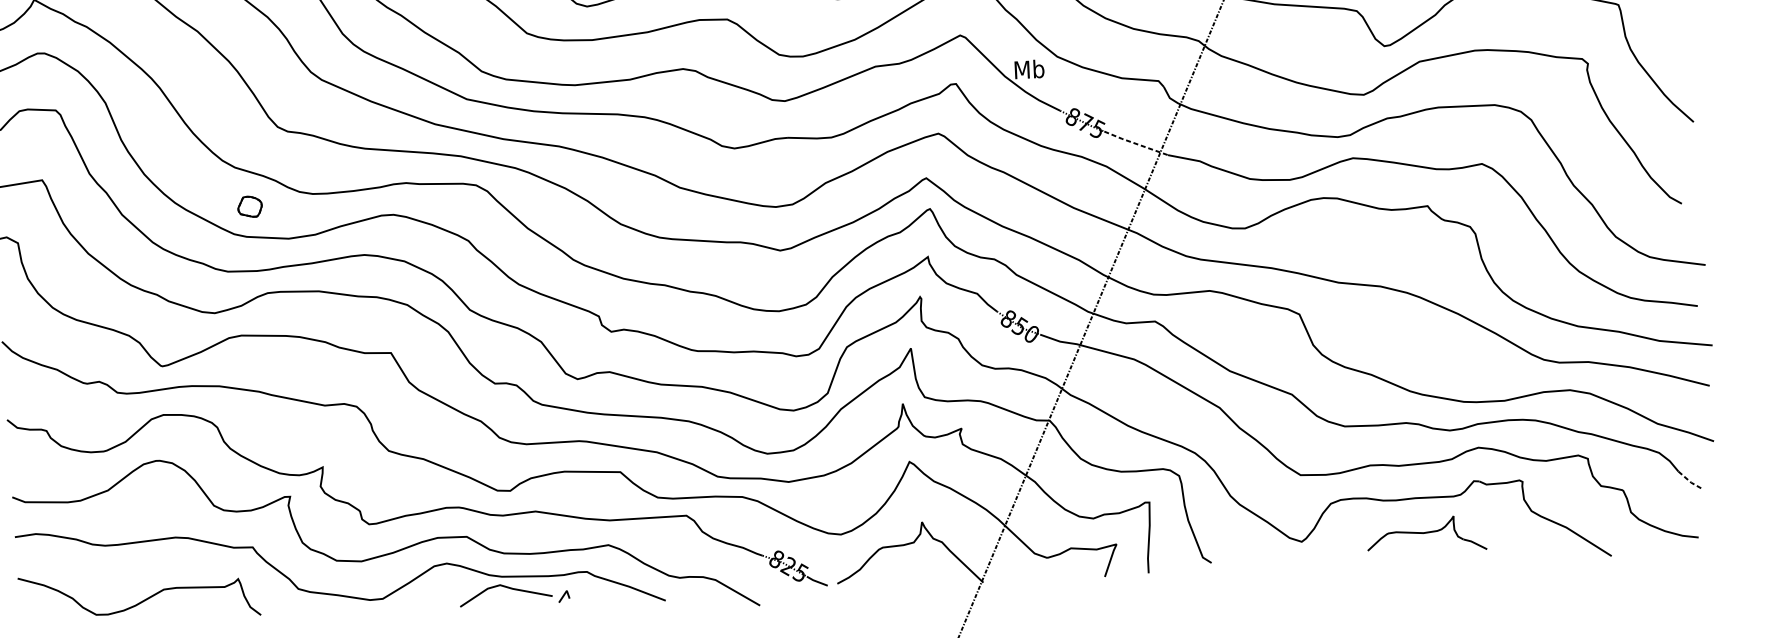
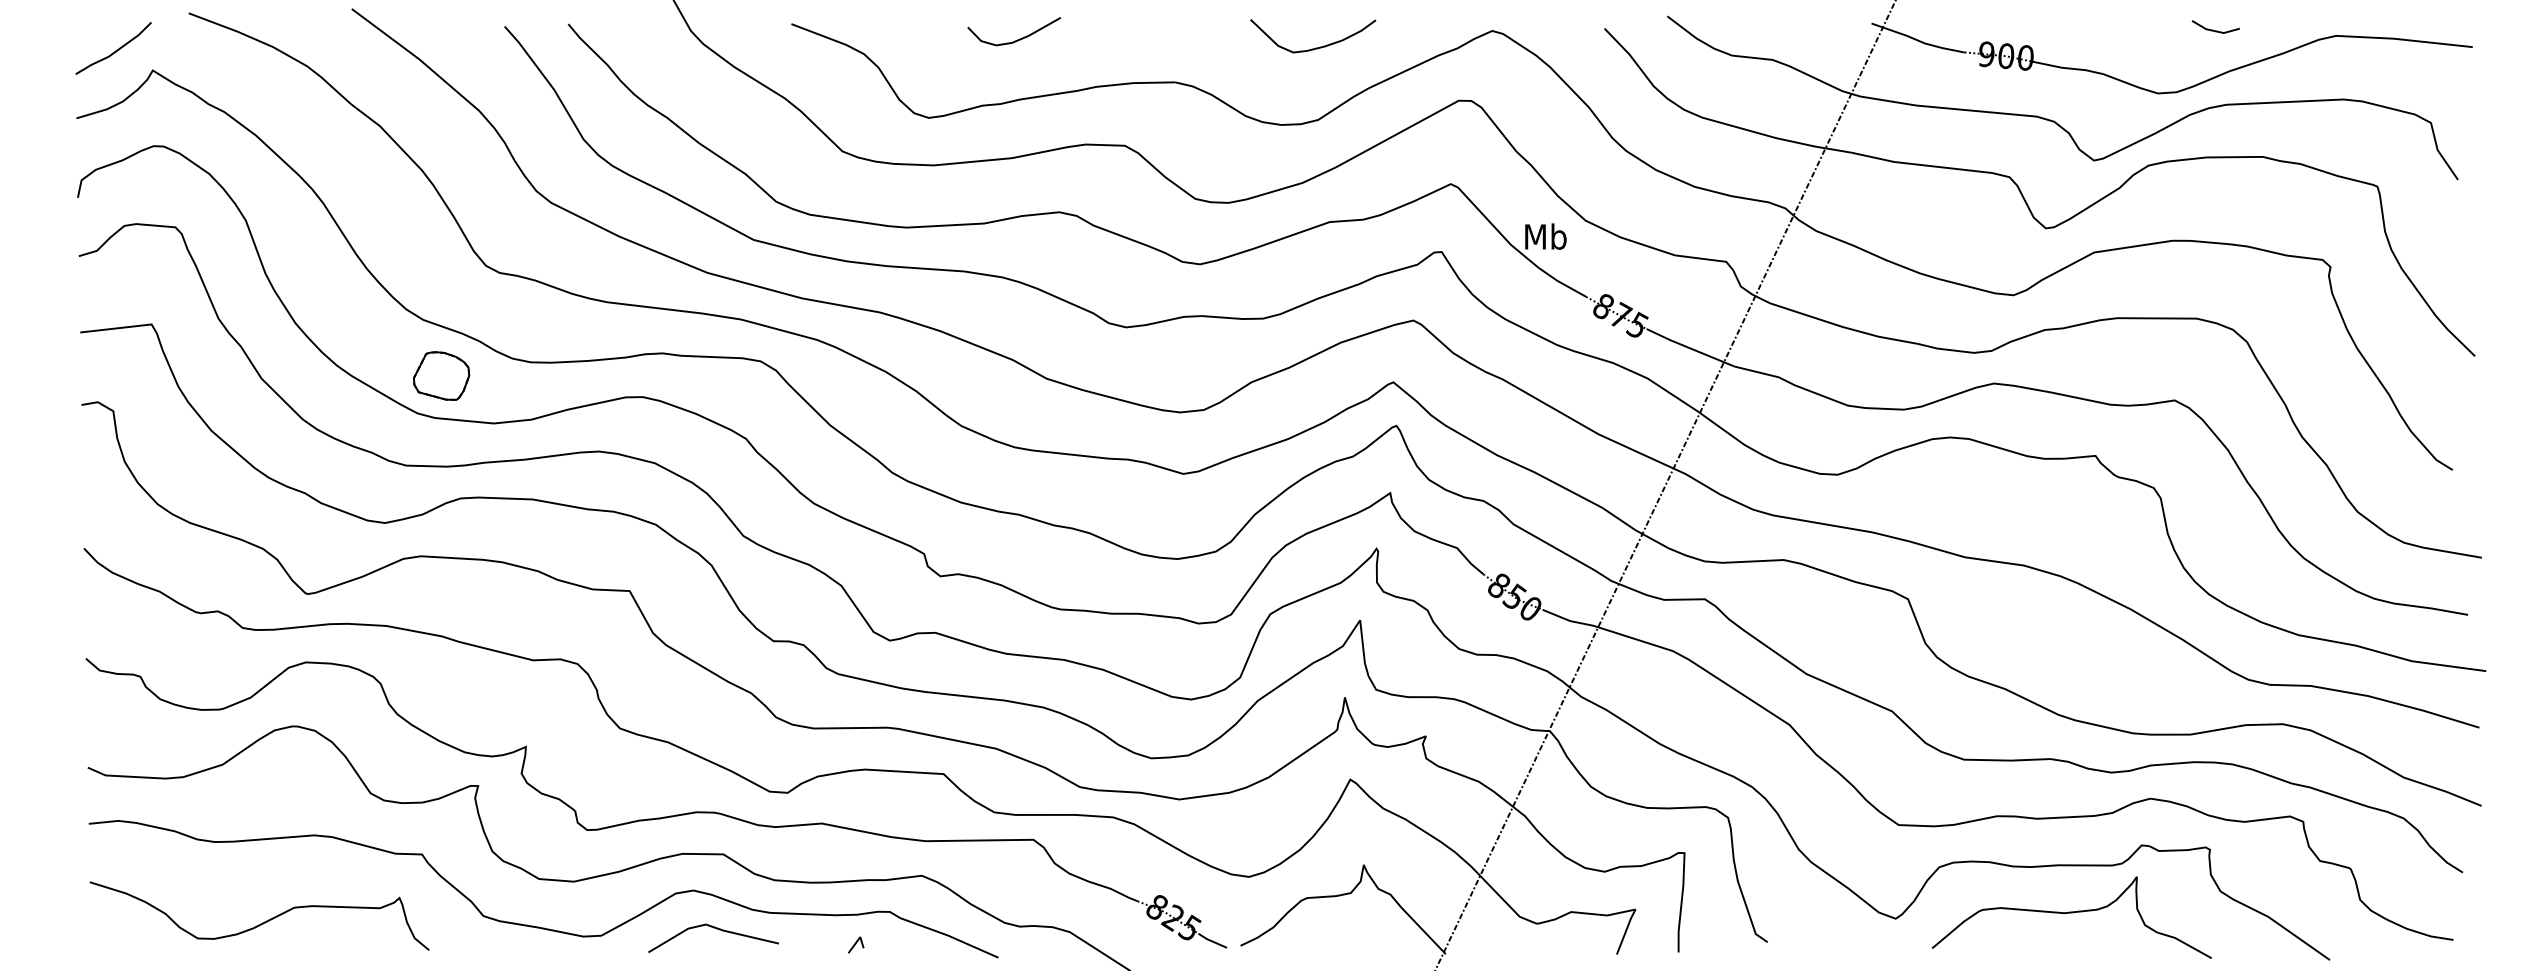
line: (1136, 143) -> (1690, 348), dashed -> solid
part: (249, 206) -> (441, 375), size x1.67
line: (1691, 482) -> (2446, 861), dashed -> solid
part: (1426, 534) -> (2071, 917), size x1.67
line: (507, 588) -> (716, 929), moved

